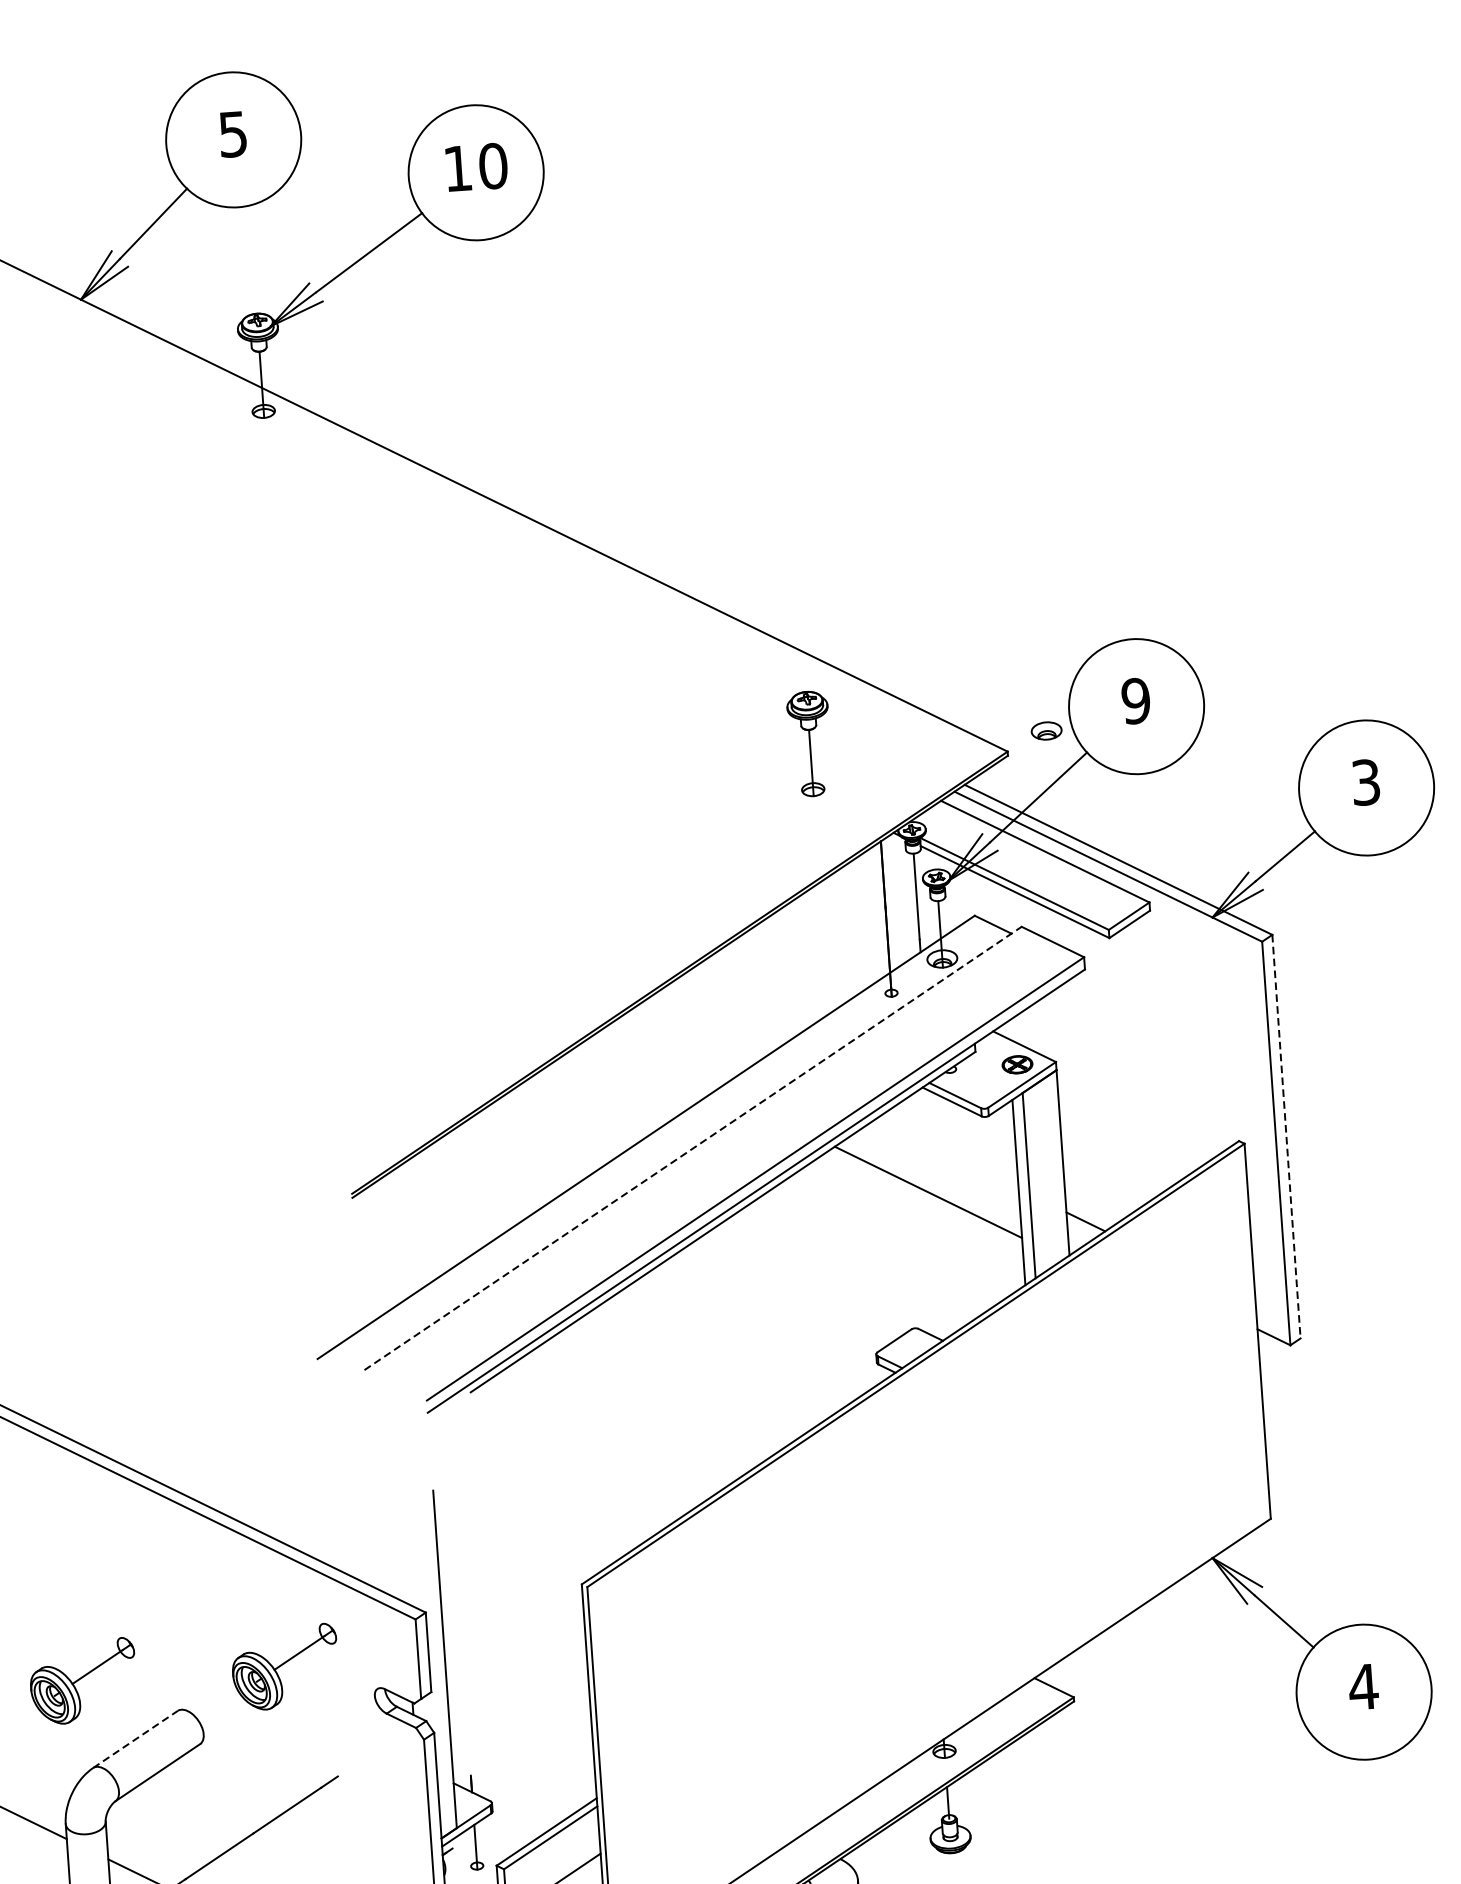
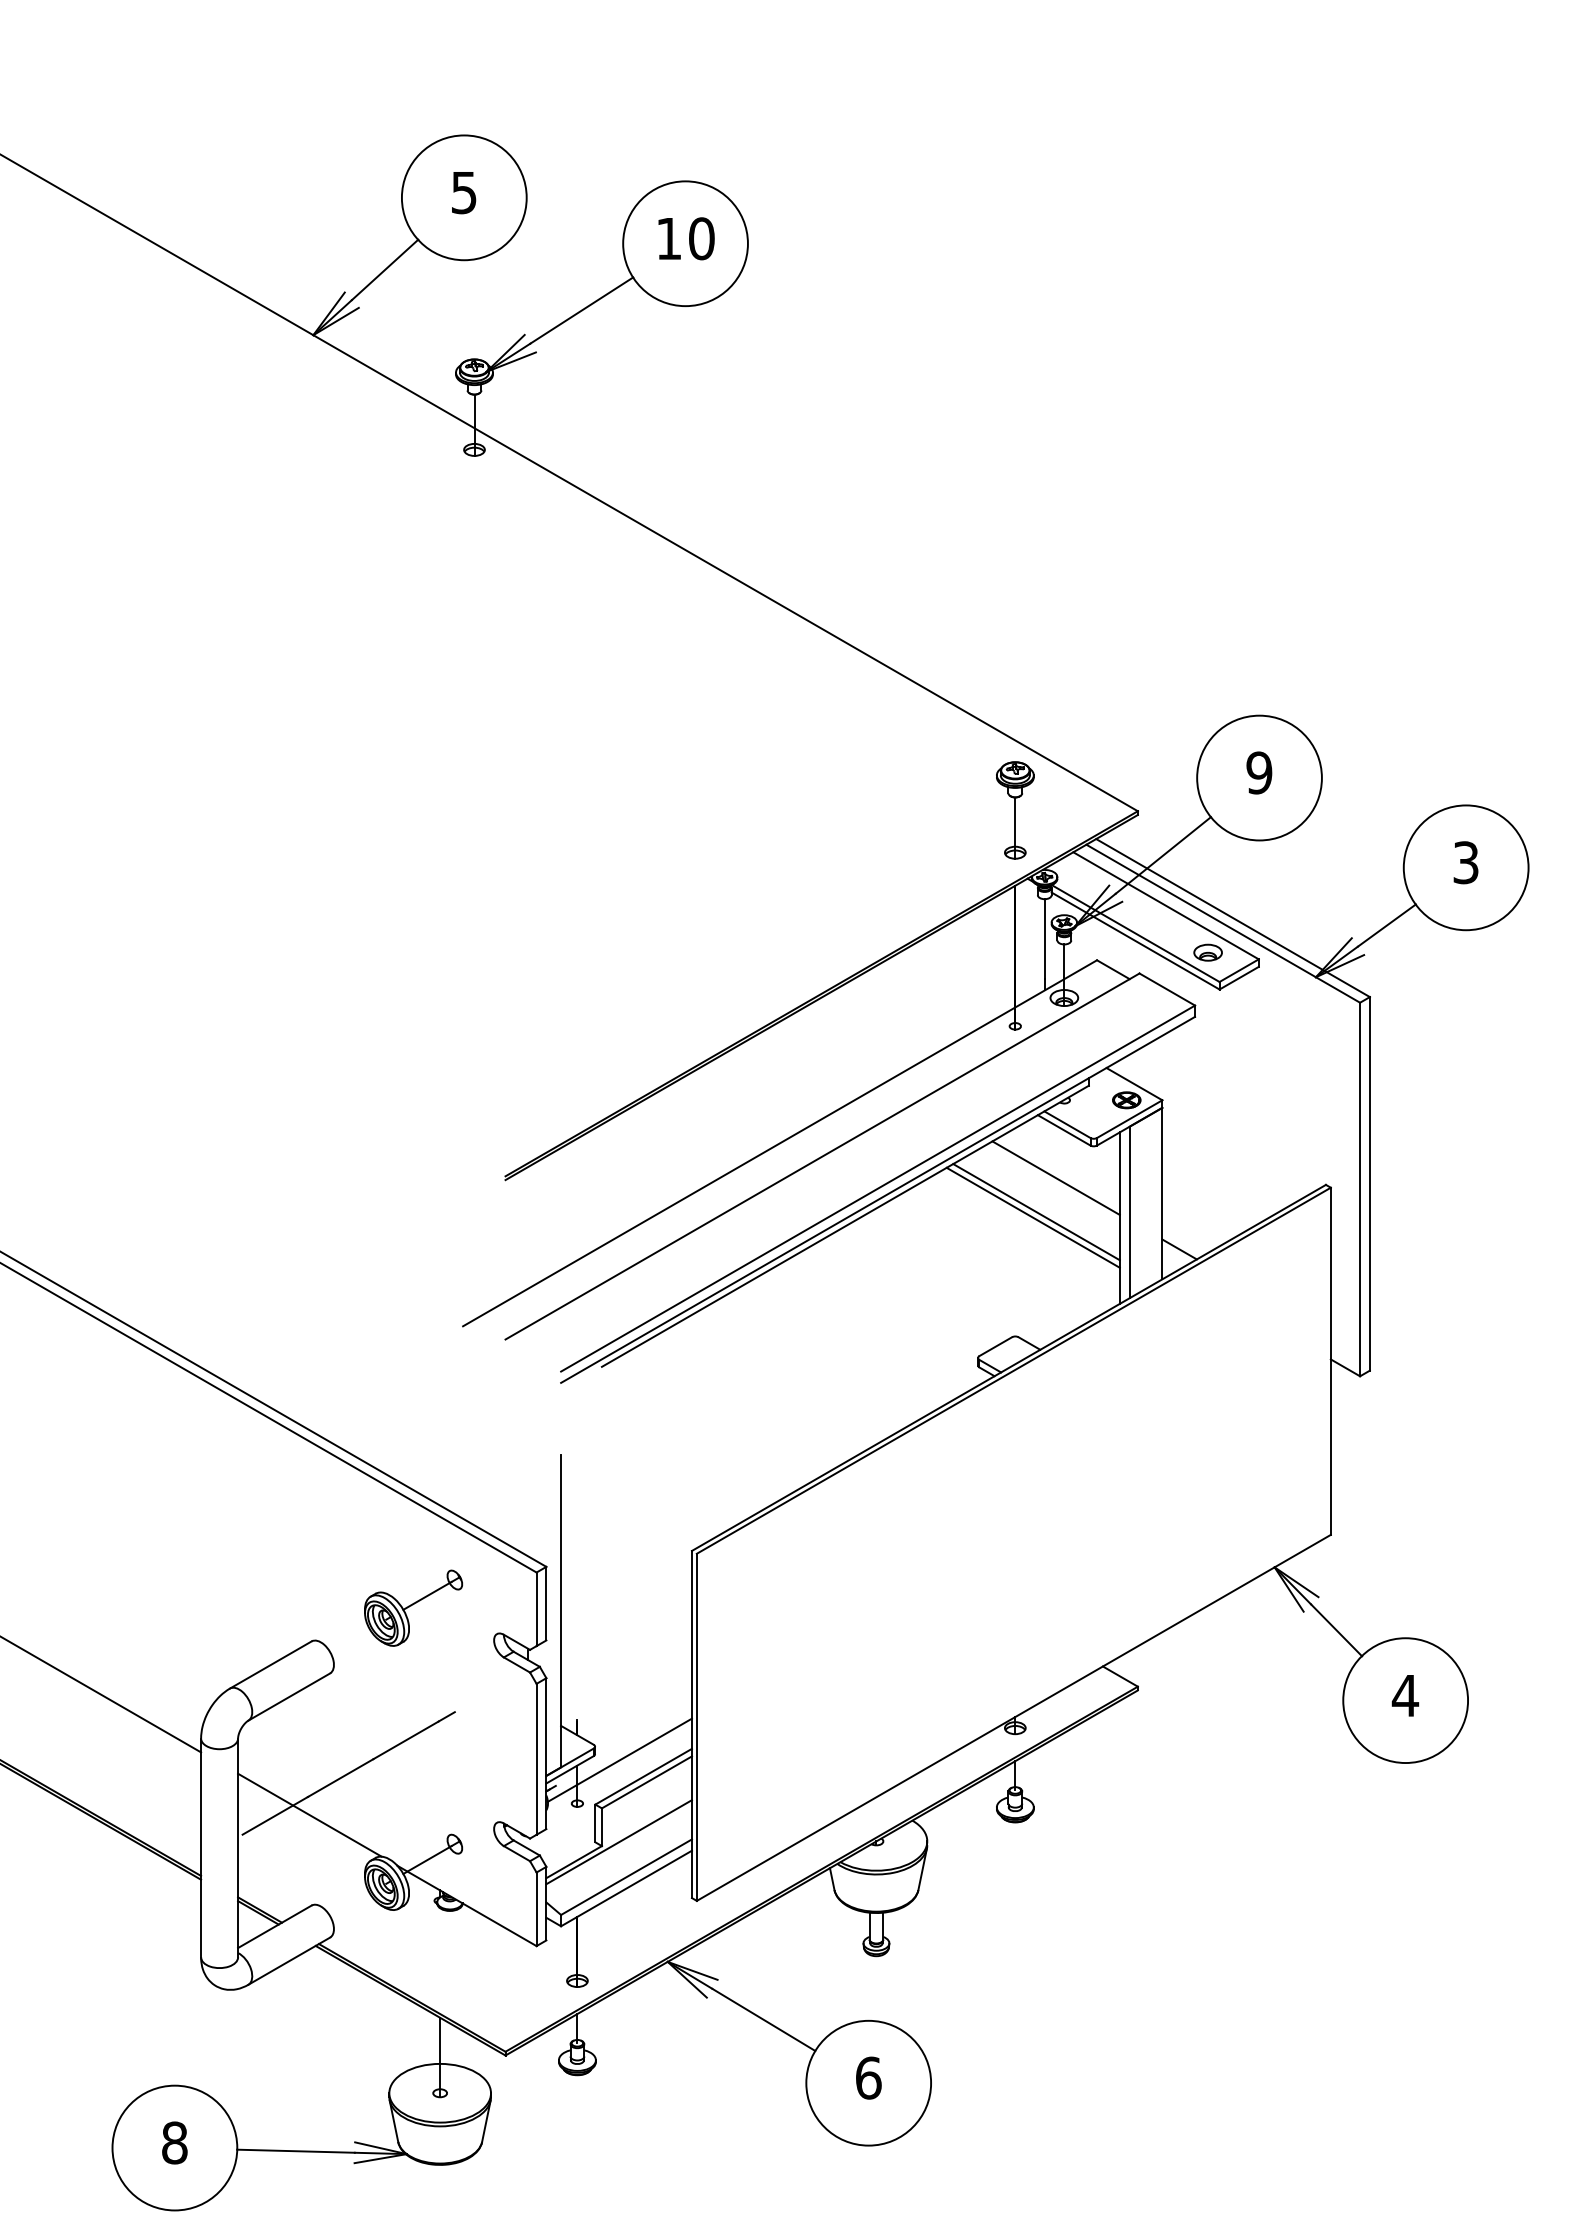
part: (1045, 730) -> (1207, 952), moved
part: (810, 744) -> (1015, 810), moved
line: (1286, 1136) -> (1369, 1183), dashed -> solid
line: (693, 1148) -> (822, 1156), dashed -> solid
line: (946, 1153) -> (1055, 1177), added
line: (924, 1198) -> (1032, 1217), added
part: (83, 1680) -> (226, 1607), removed
line: (136, 1738) -> (271, 1664), dashed -> solid
line: (519, 1815) -> (619, 1759), added

